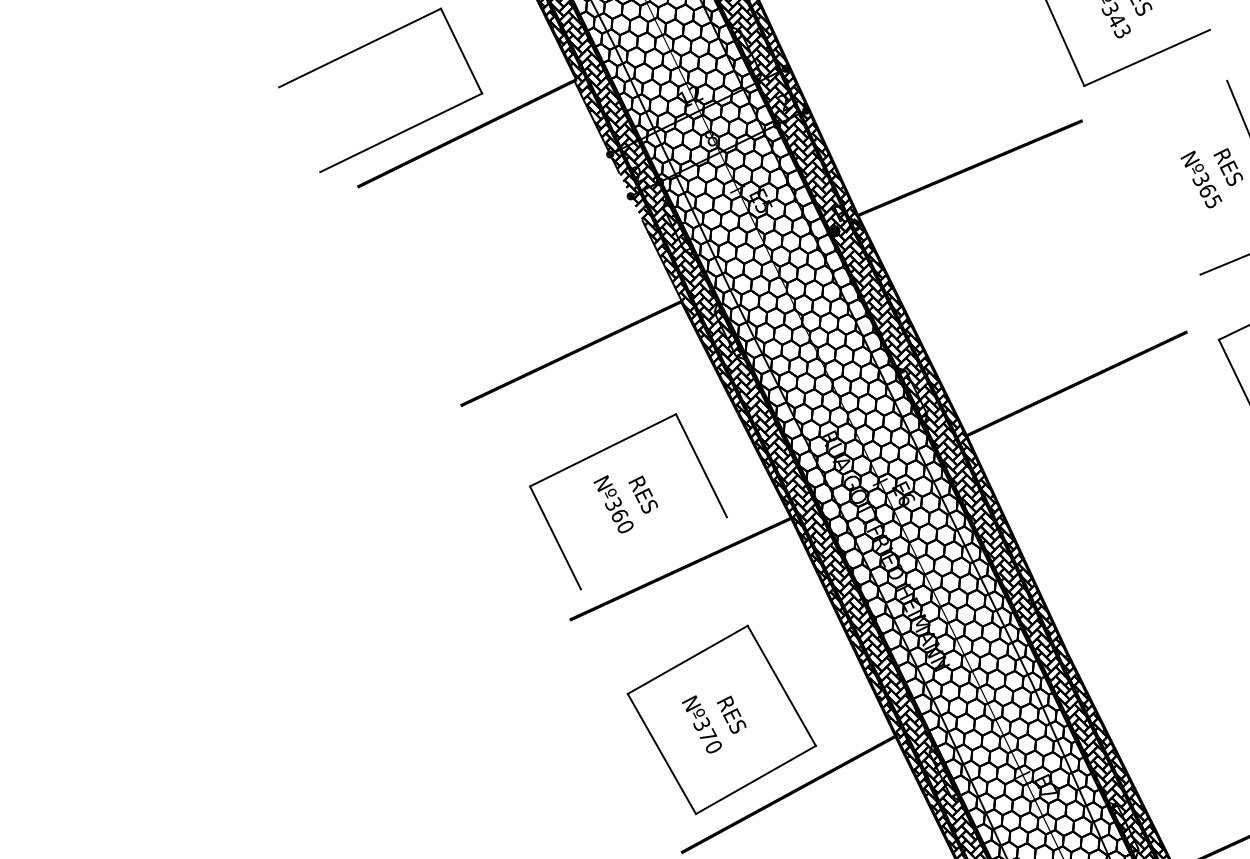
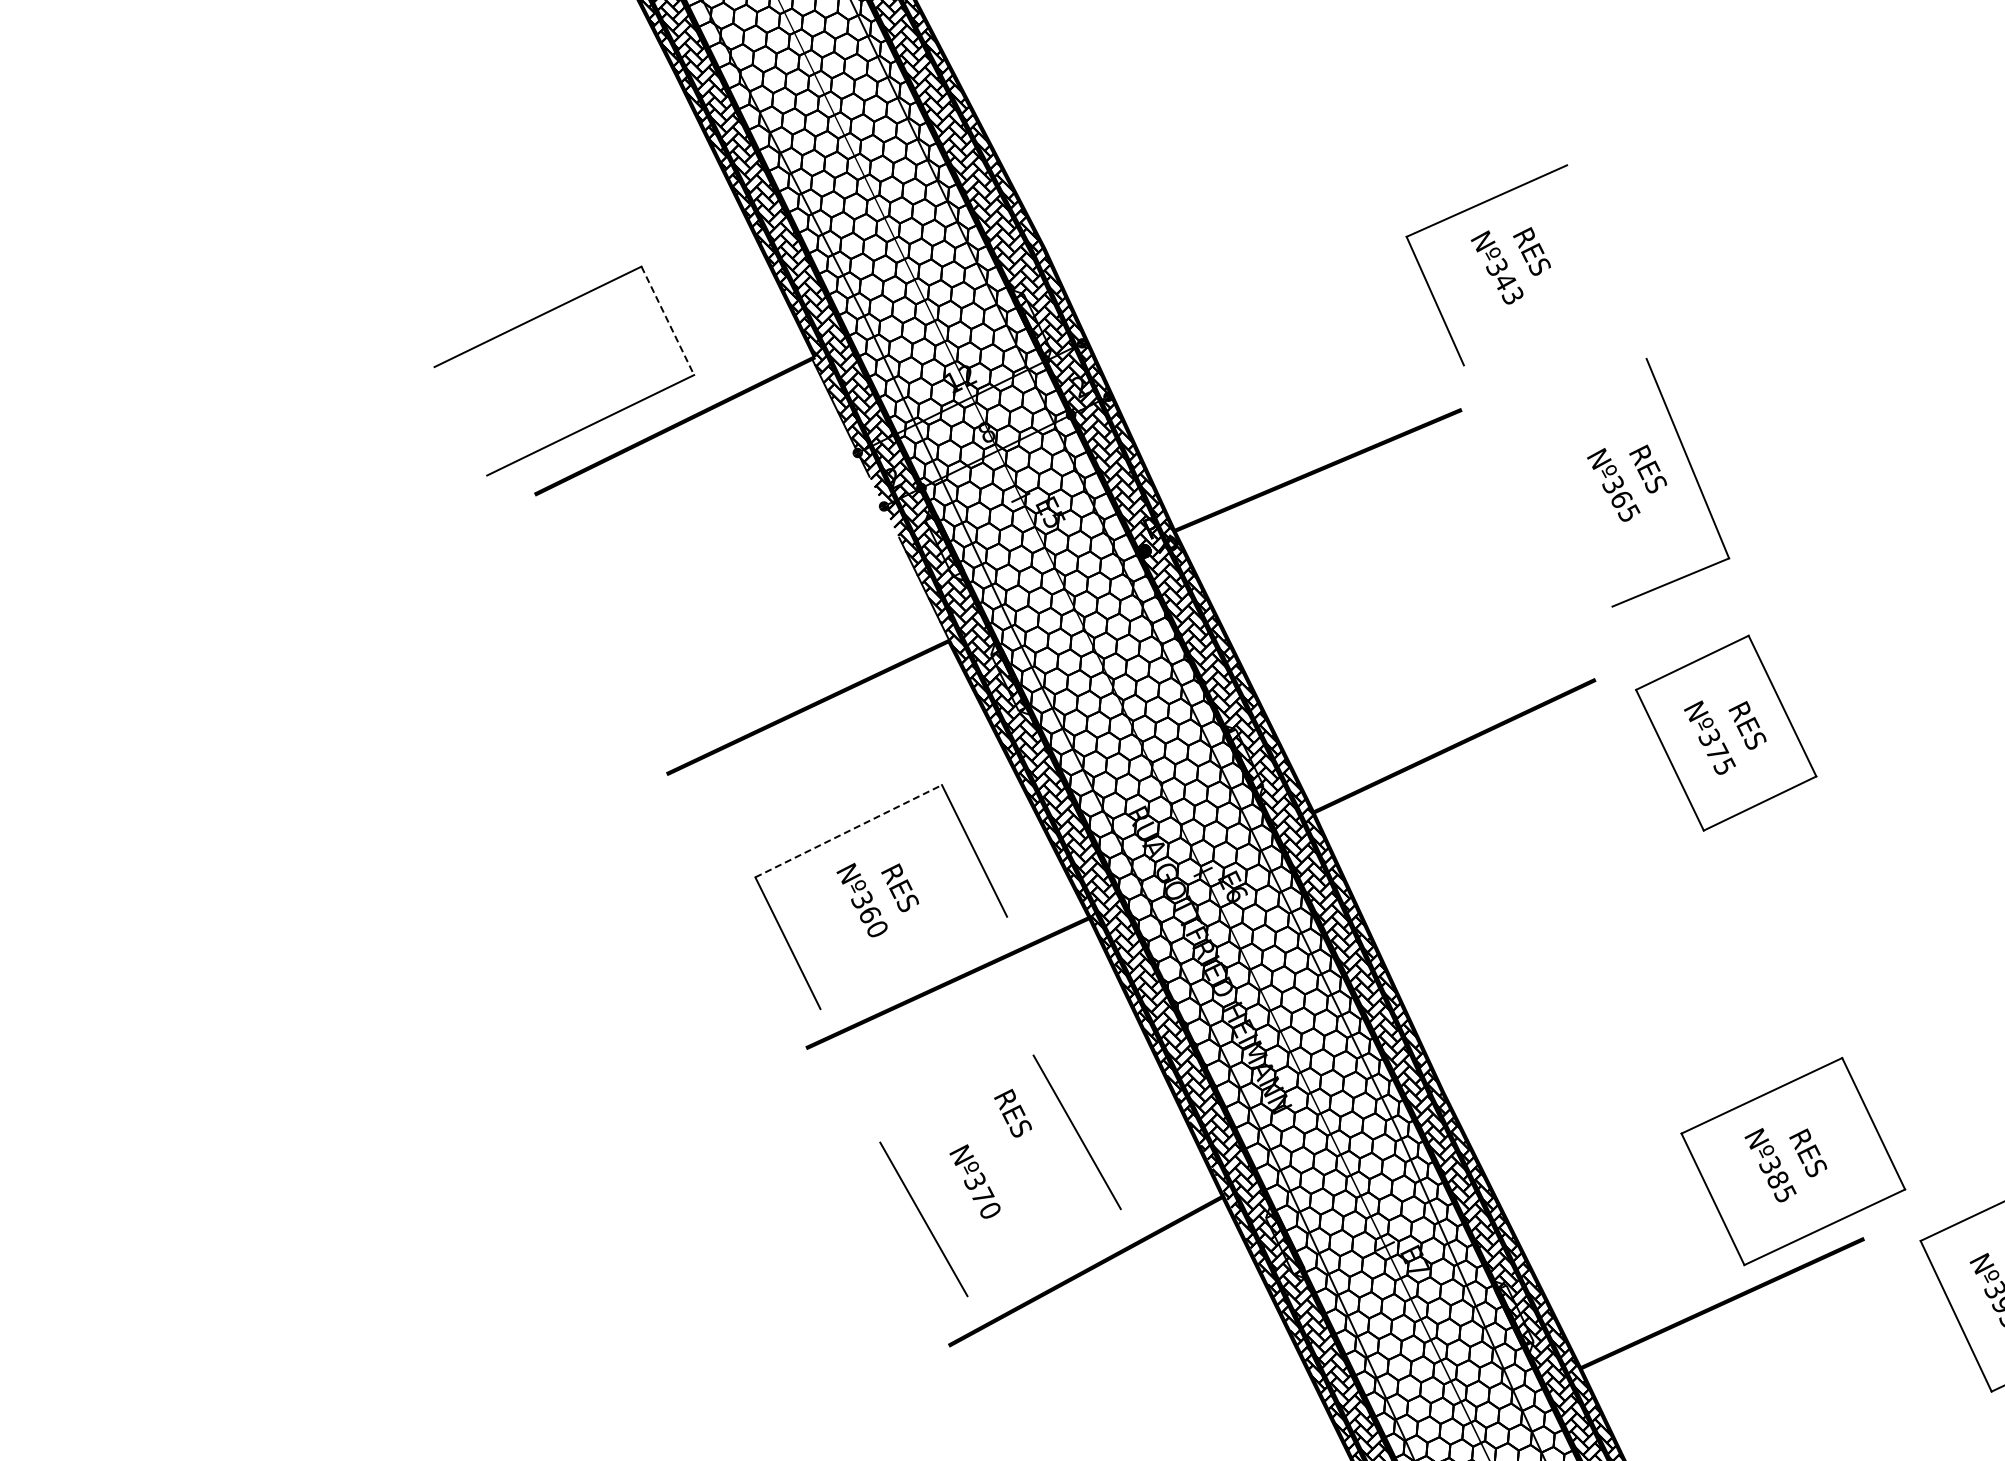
line: (462, 51) -> (668, 321), solid -> dashed
line: (1146, 57) -> (1543, 329), removed
line: (603, 450) -> (849, 831), solid -> dashed
line: (687, 659) -> (956, 1098), removed
text: (731, 714) -> (1012, 1112), moved
line: (755, 779) -> (1043, 1252), removed

